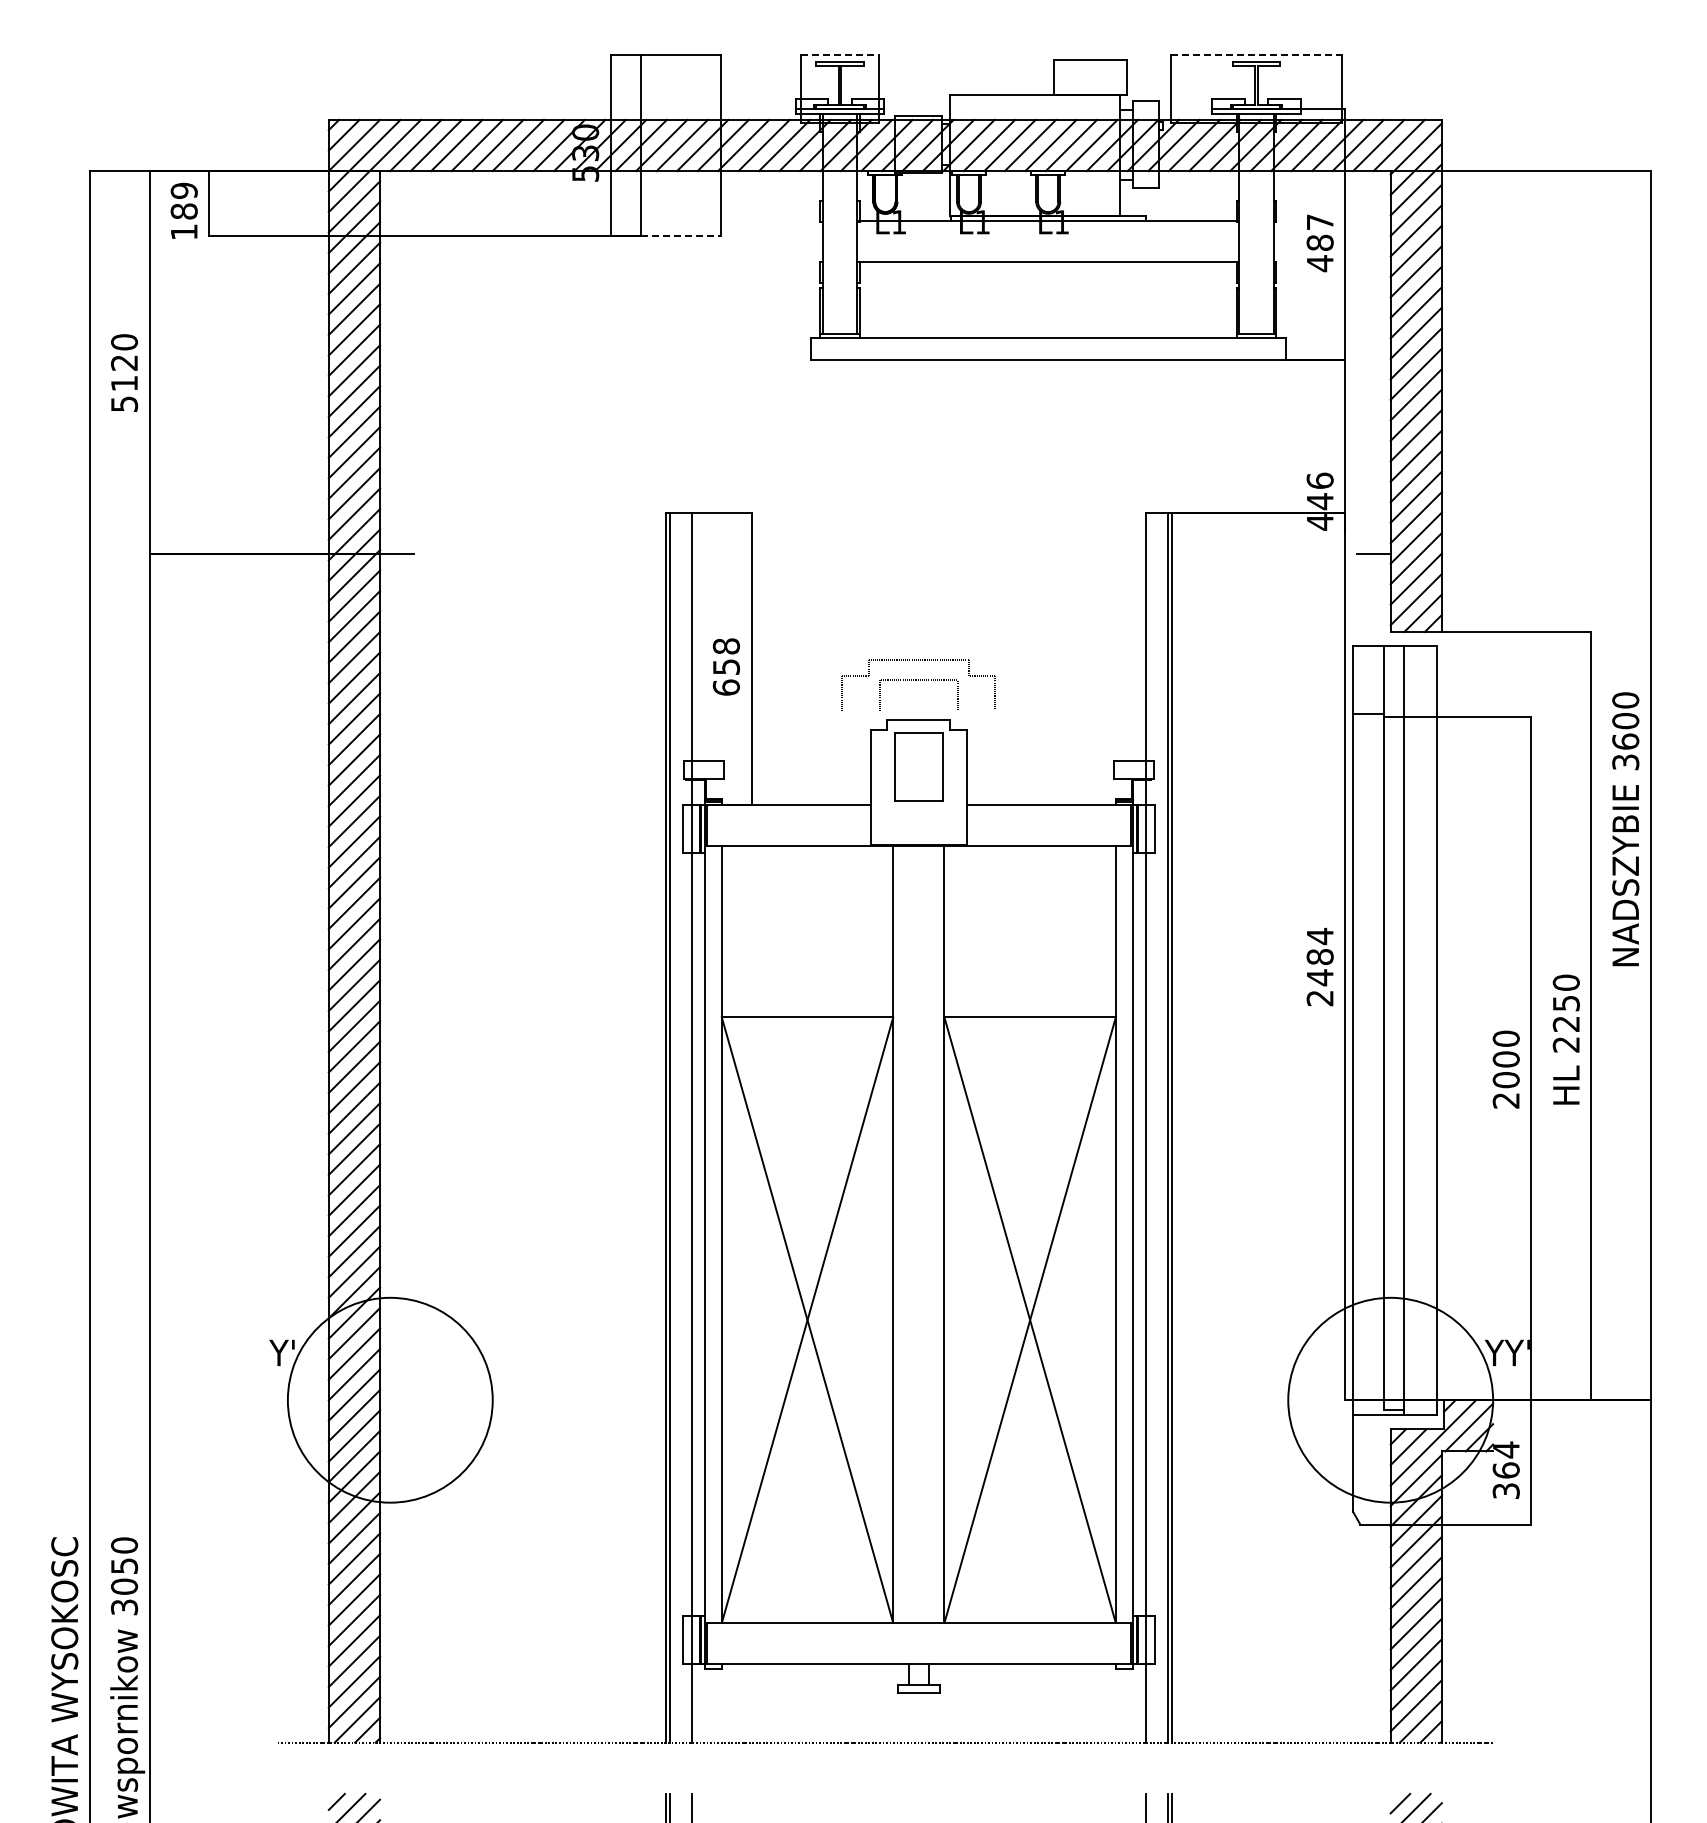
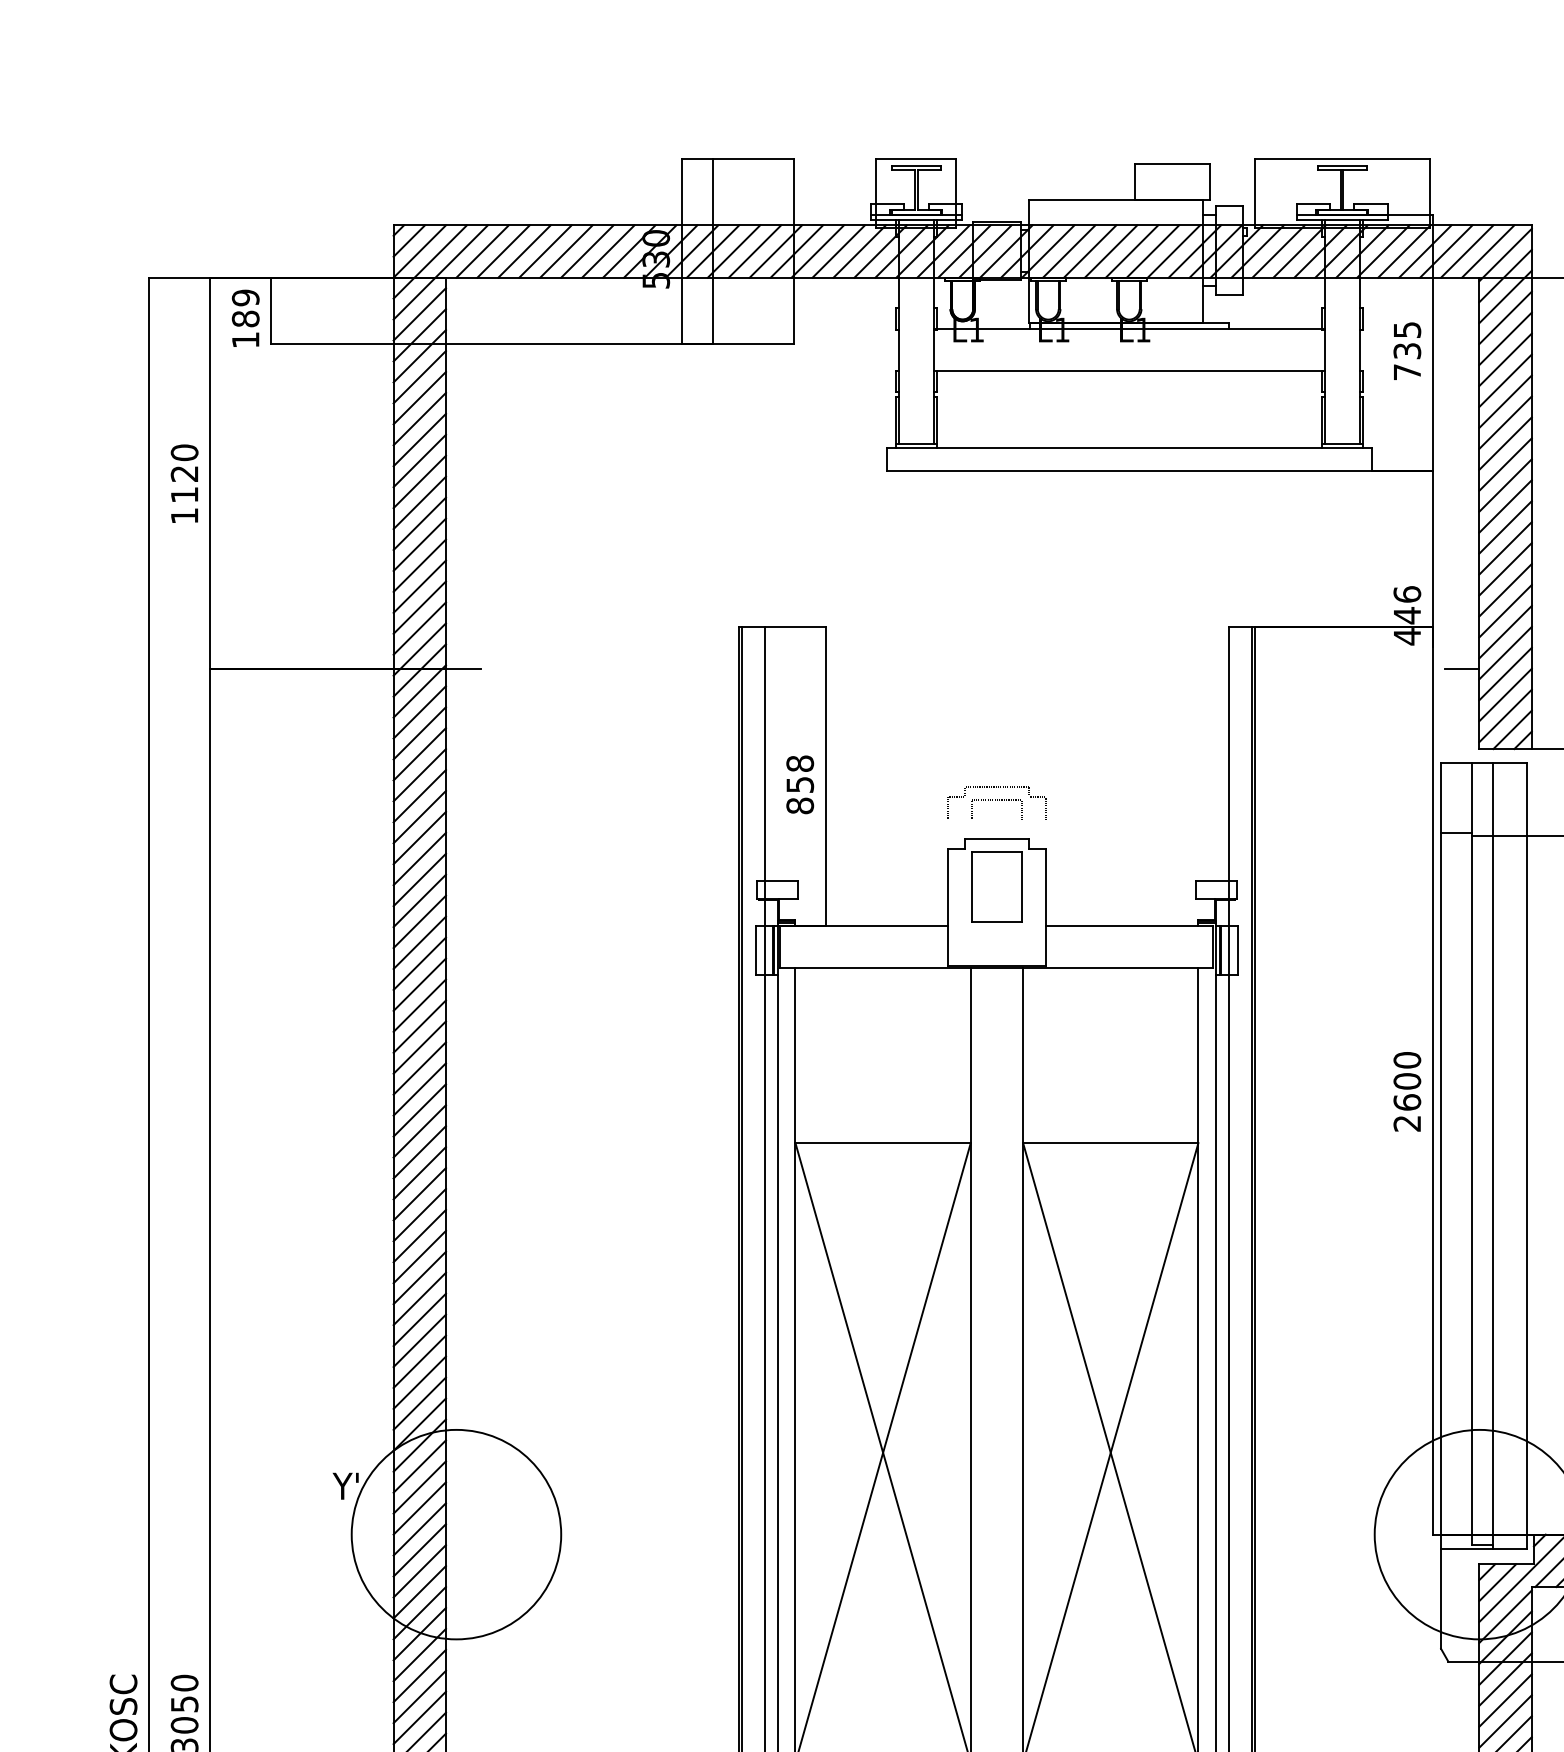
line: (840, 54) -> (916, 158), dashed -> solid
line: (1257, 54) -> (1343, 158), dashed -> solid
line: (680, 235) -> (753, 343), dashed -> solid
text: (1319, 243) -> (1406, 351), 487 -> 735
text: (124, 403) -> (184, 515), 5120 -> 1120
part: (918, 684) -> (996, 802), size x0.62
text: (725, 687) -> (799, 805), 658 -> 858
text: (1319, 956) -> (1406, 1080), 2484 -> 2600

